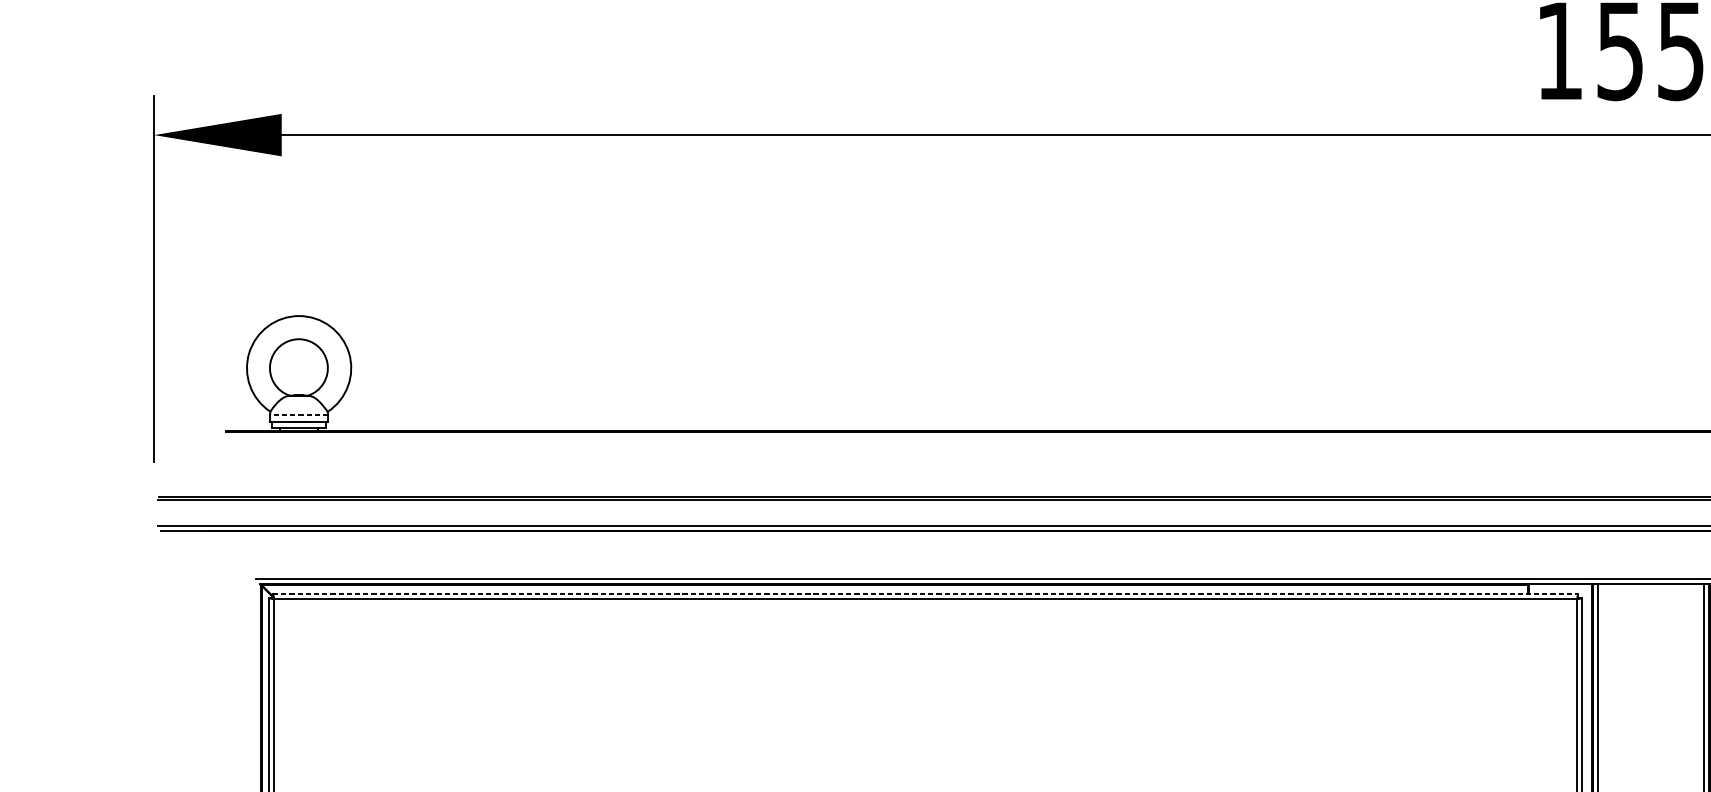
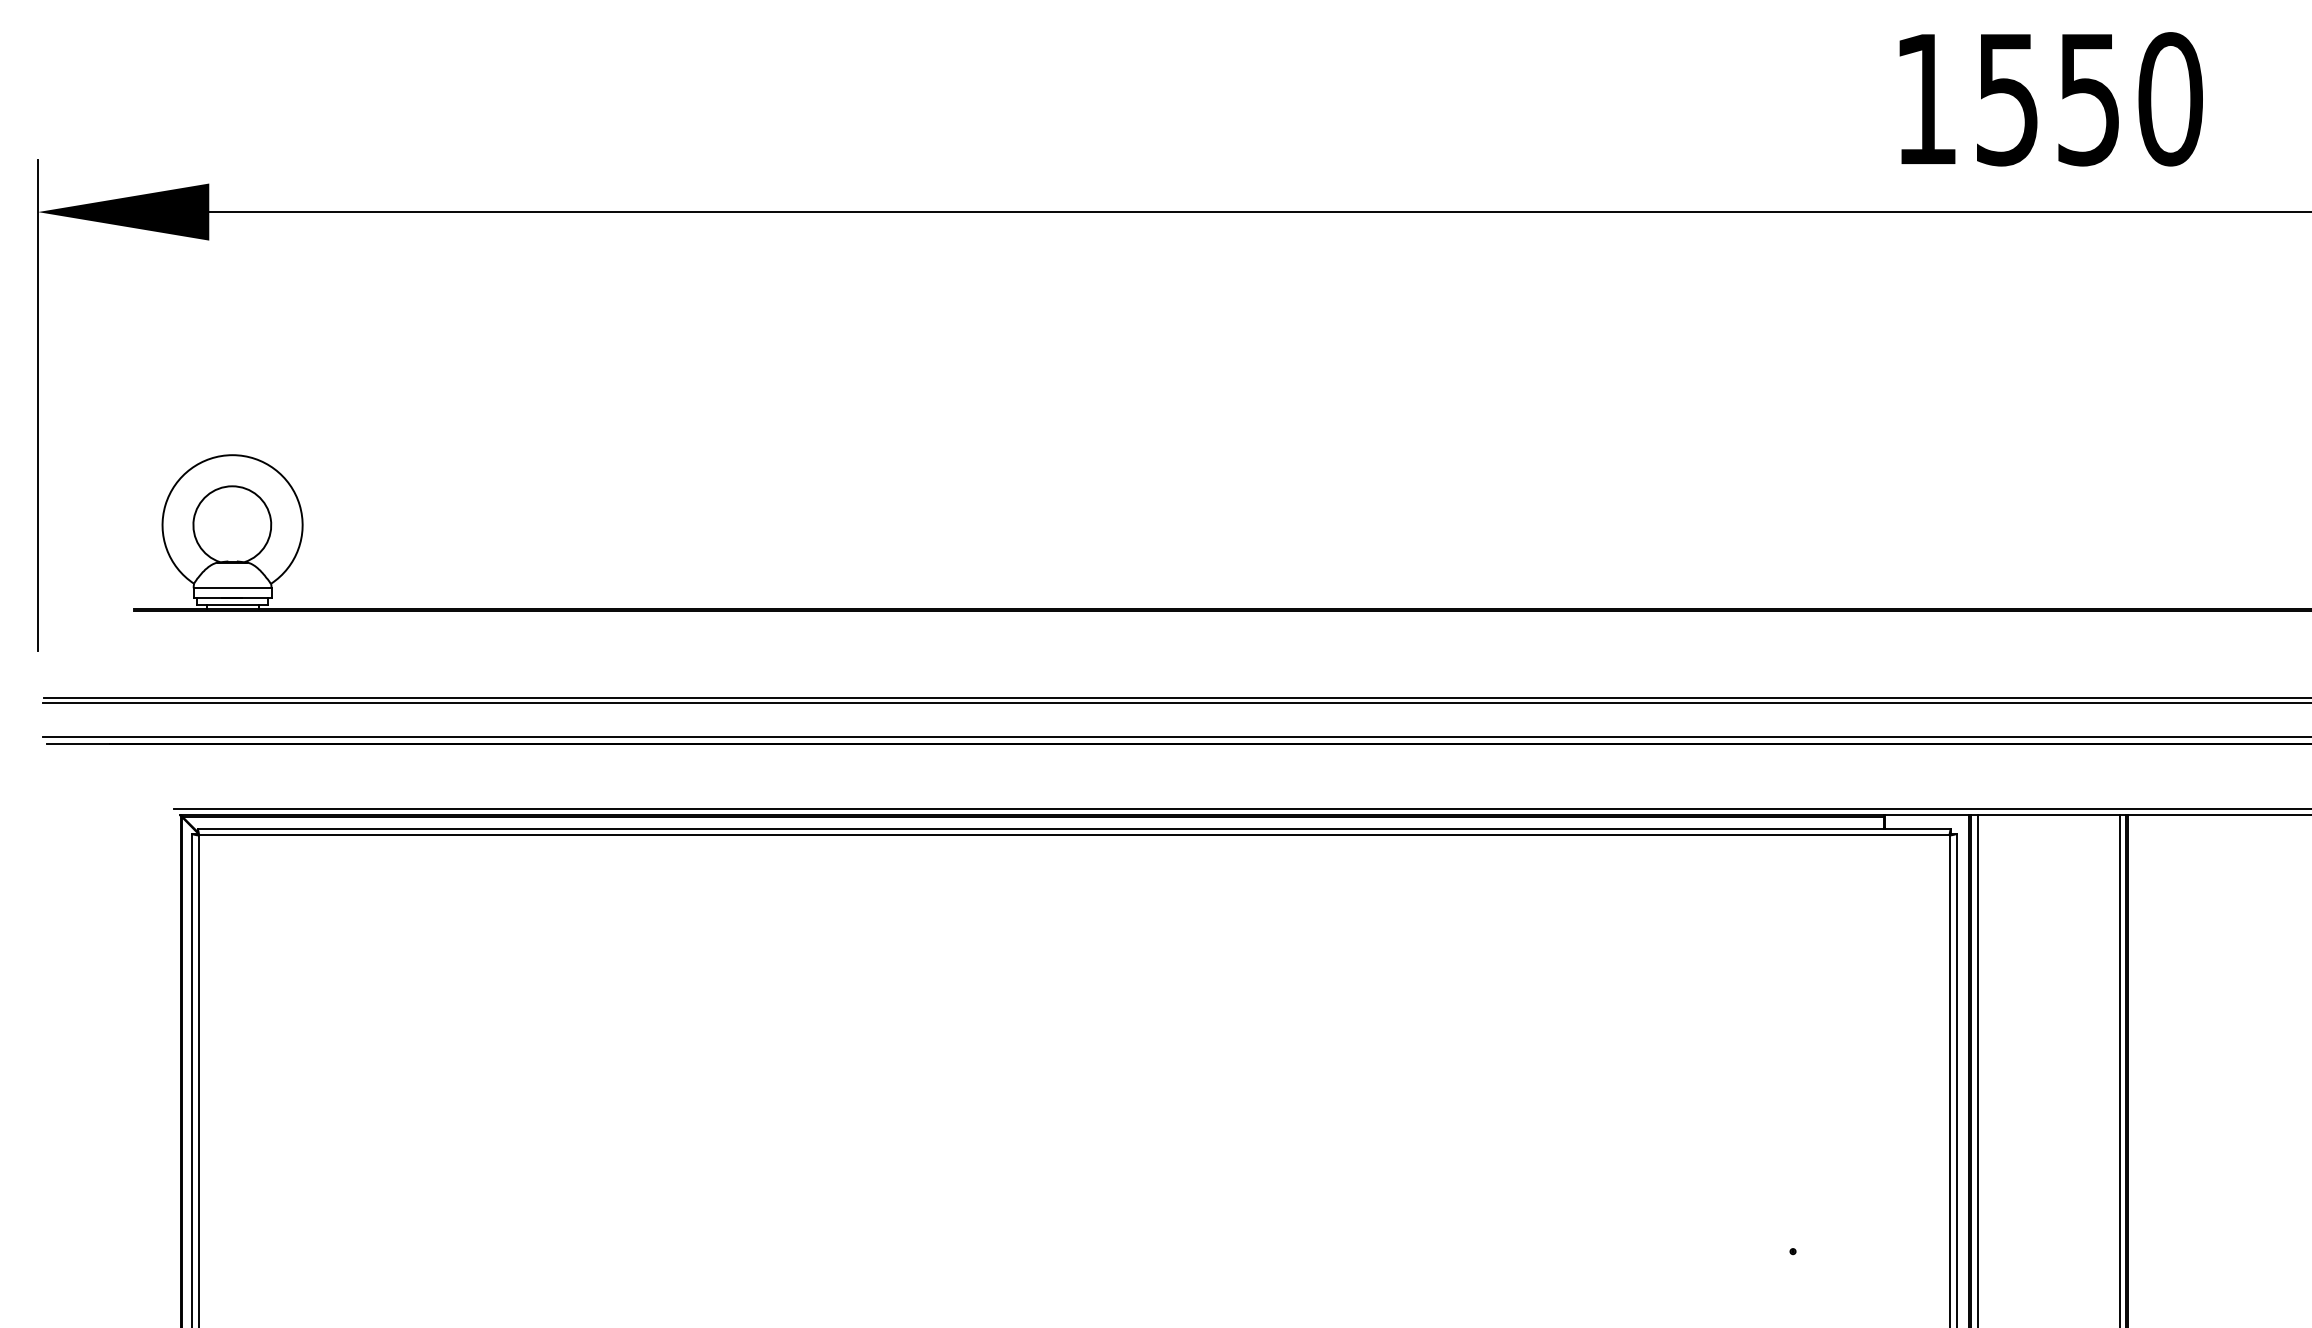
line: (299, 415) -> (232, 588), dashed -> solid
line: (925, 593) -> (1074, 828), dashed -> solid

